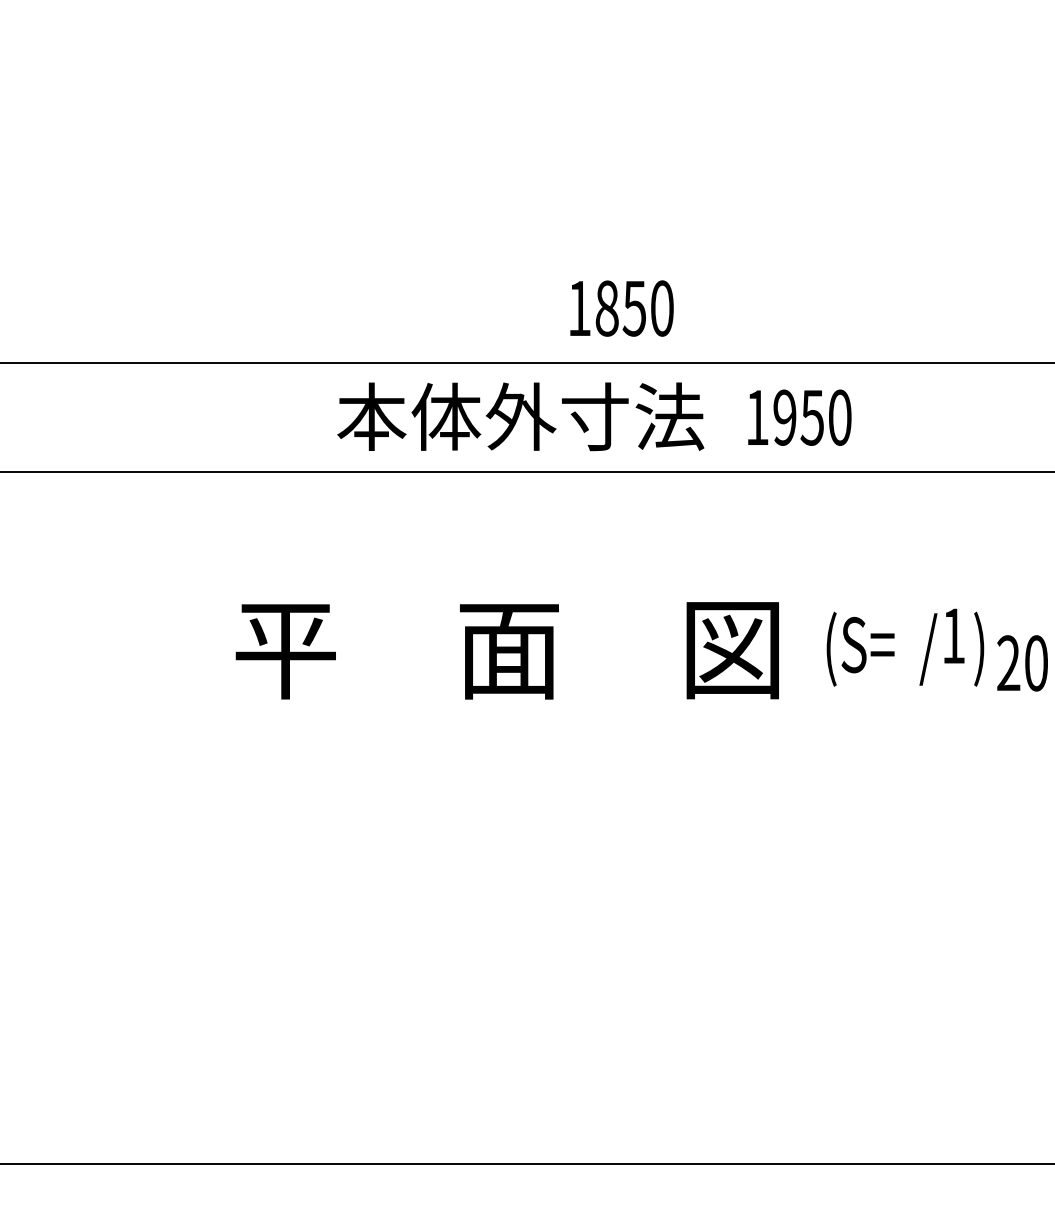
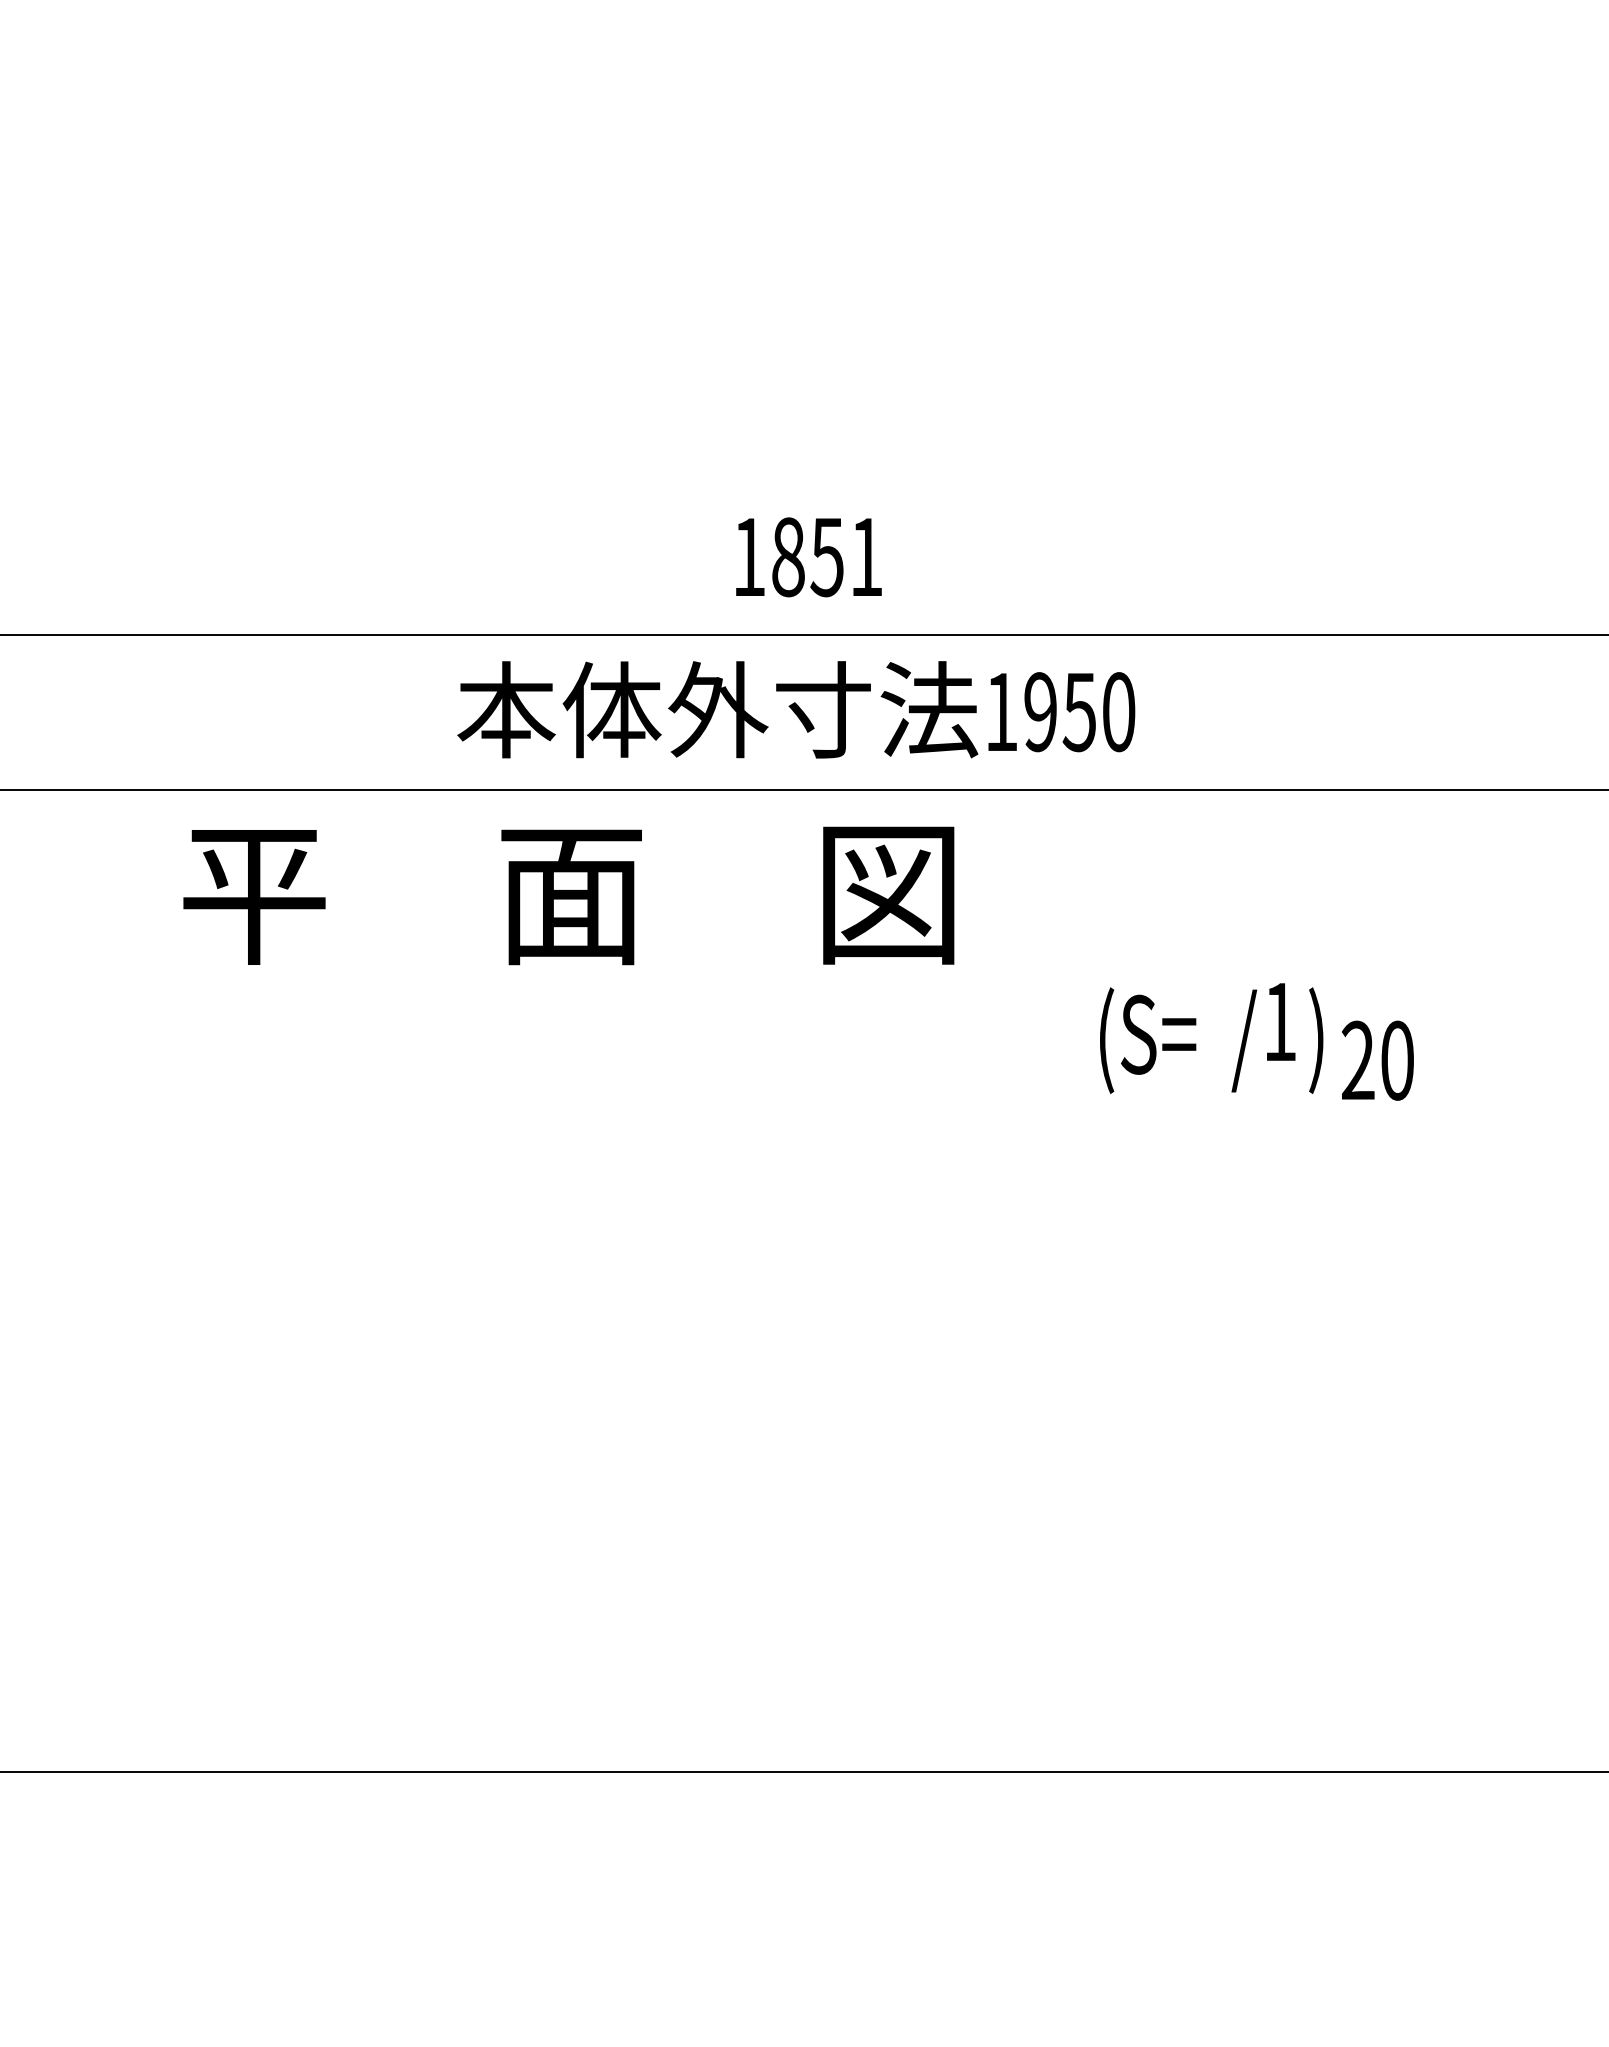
text: (662, 308) -> (866, 557), 1850 -> 1851
text: (520, 416) -> (717, 709), moved
text: (507, 650) -> (568, 895), moved

